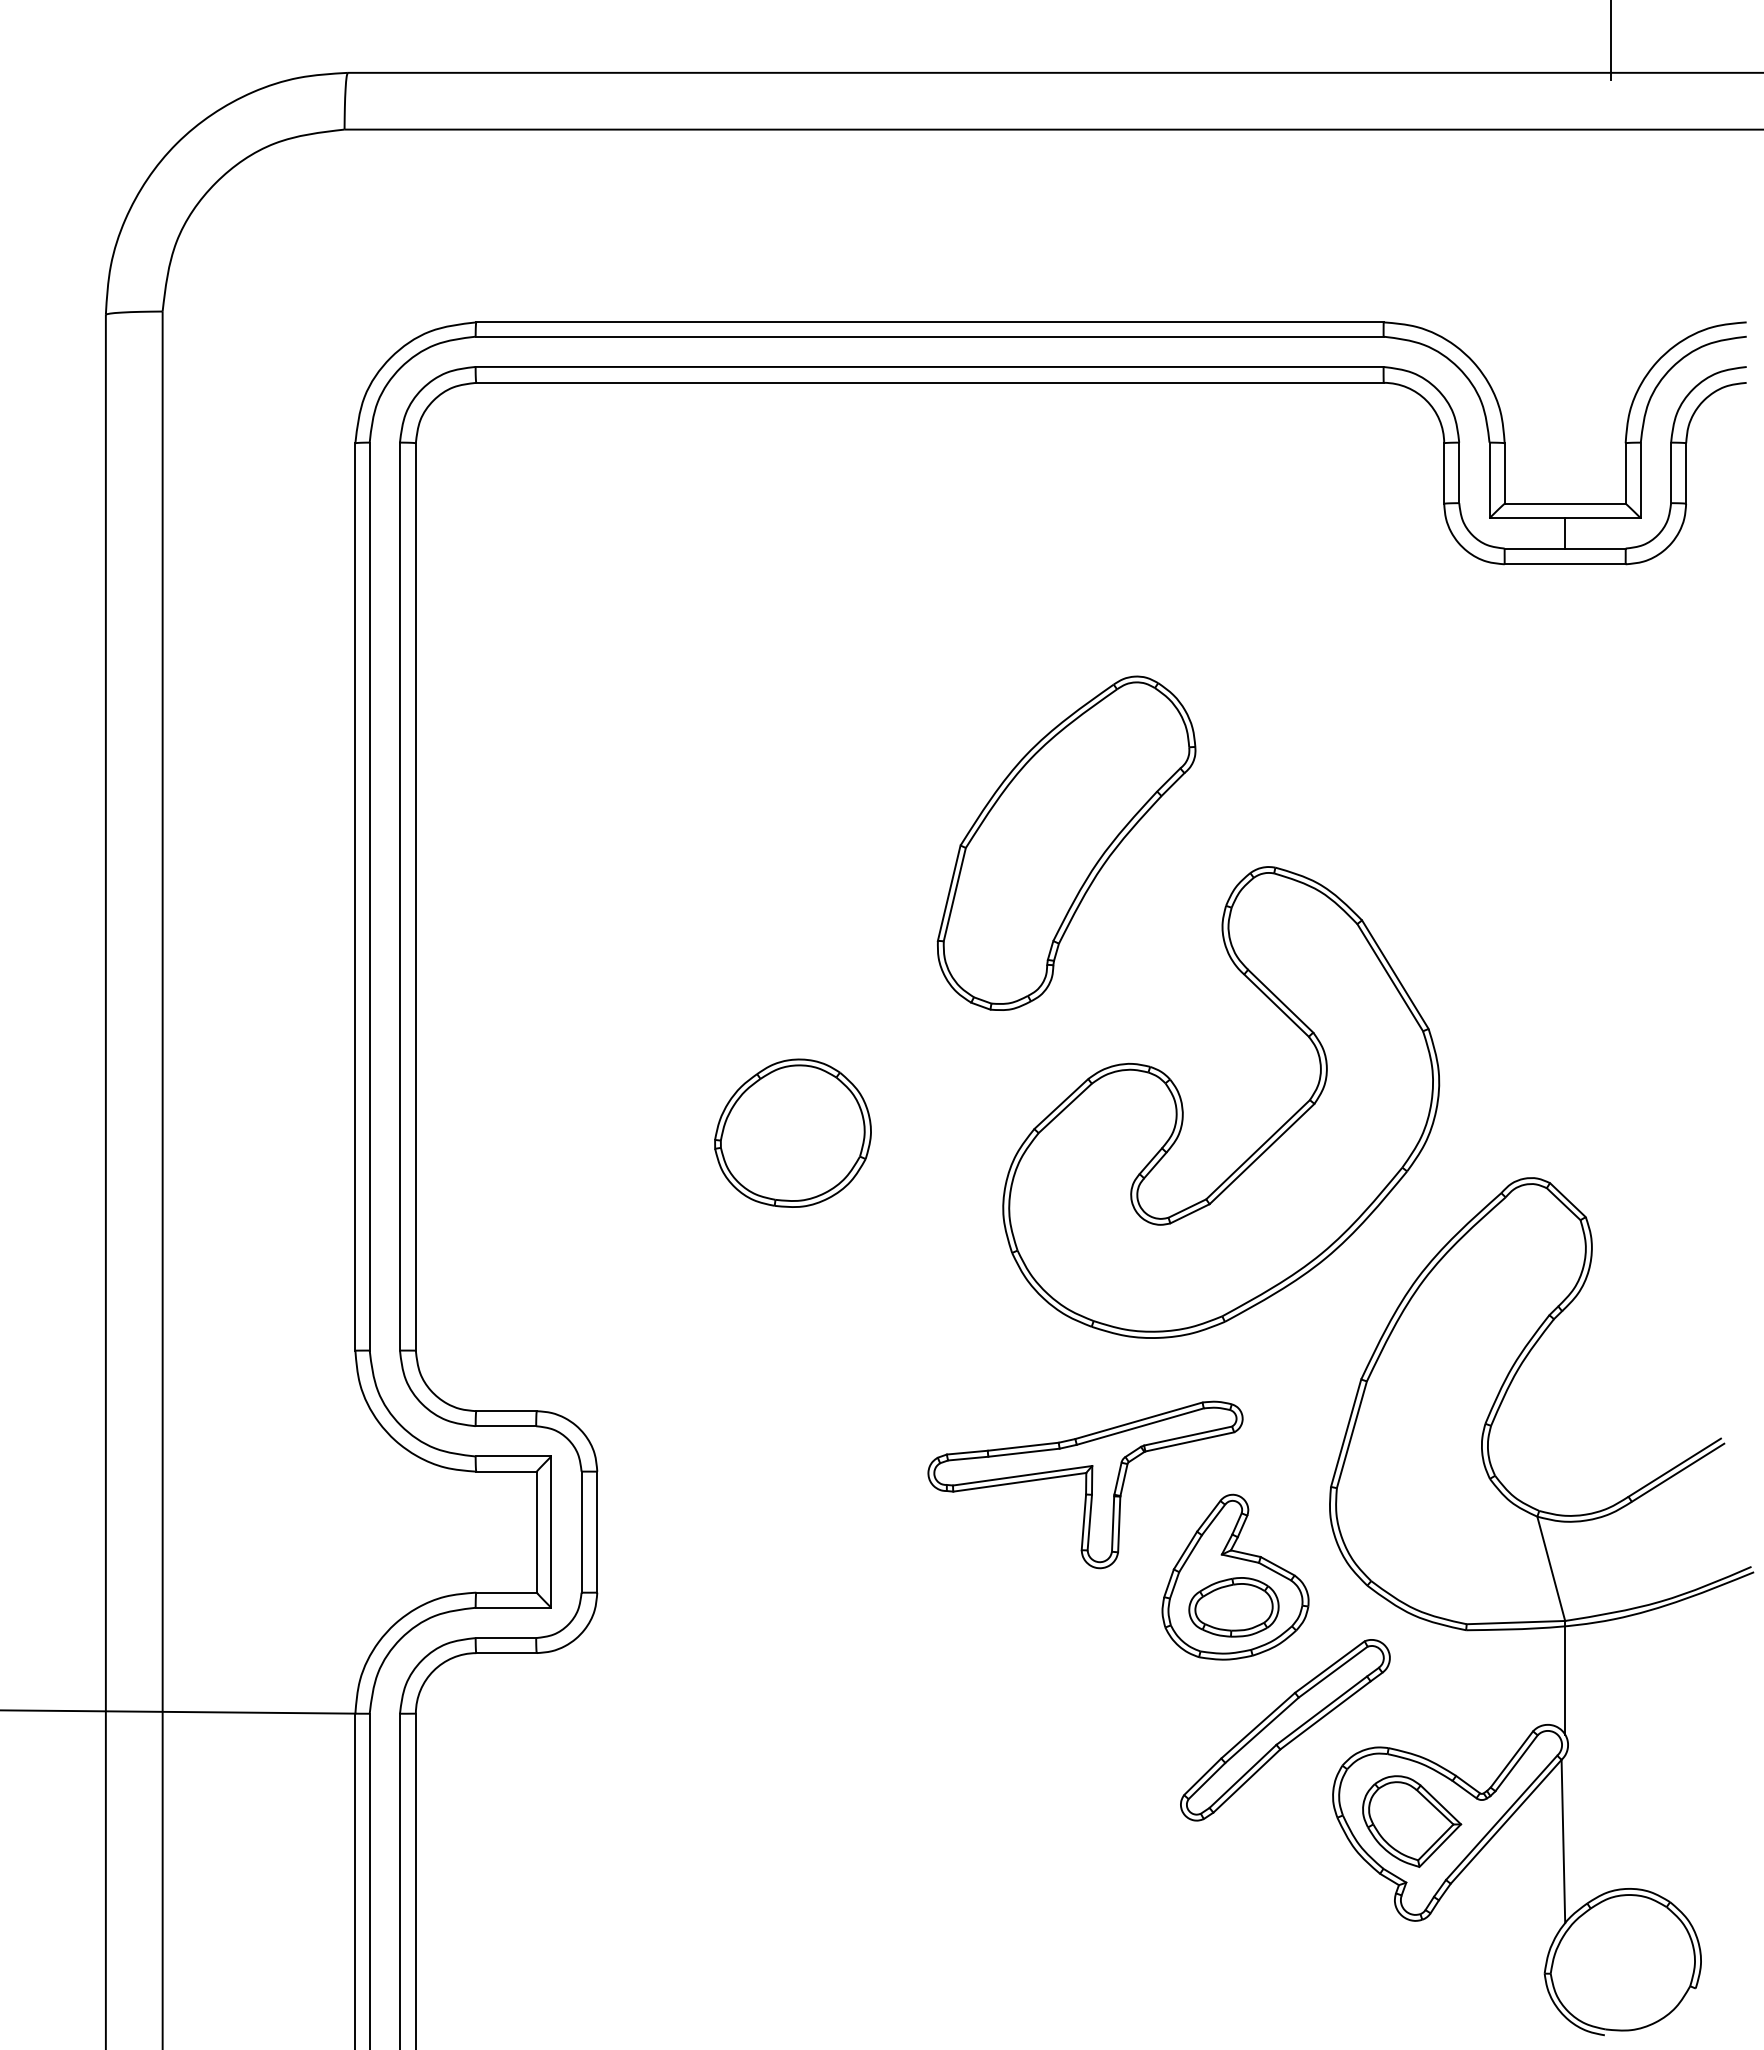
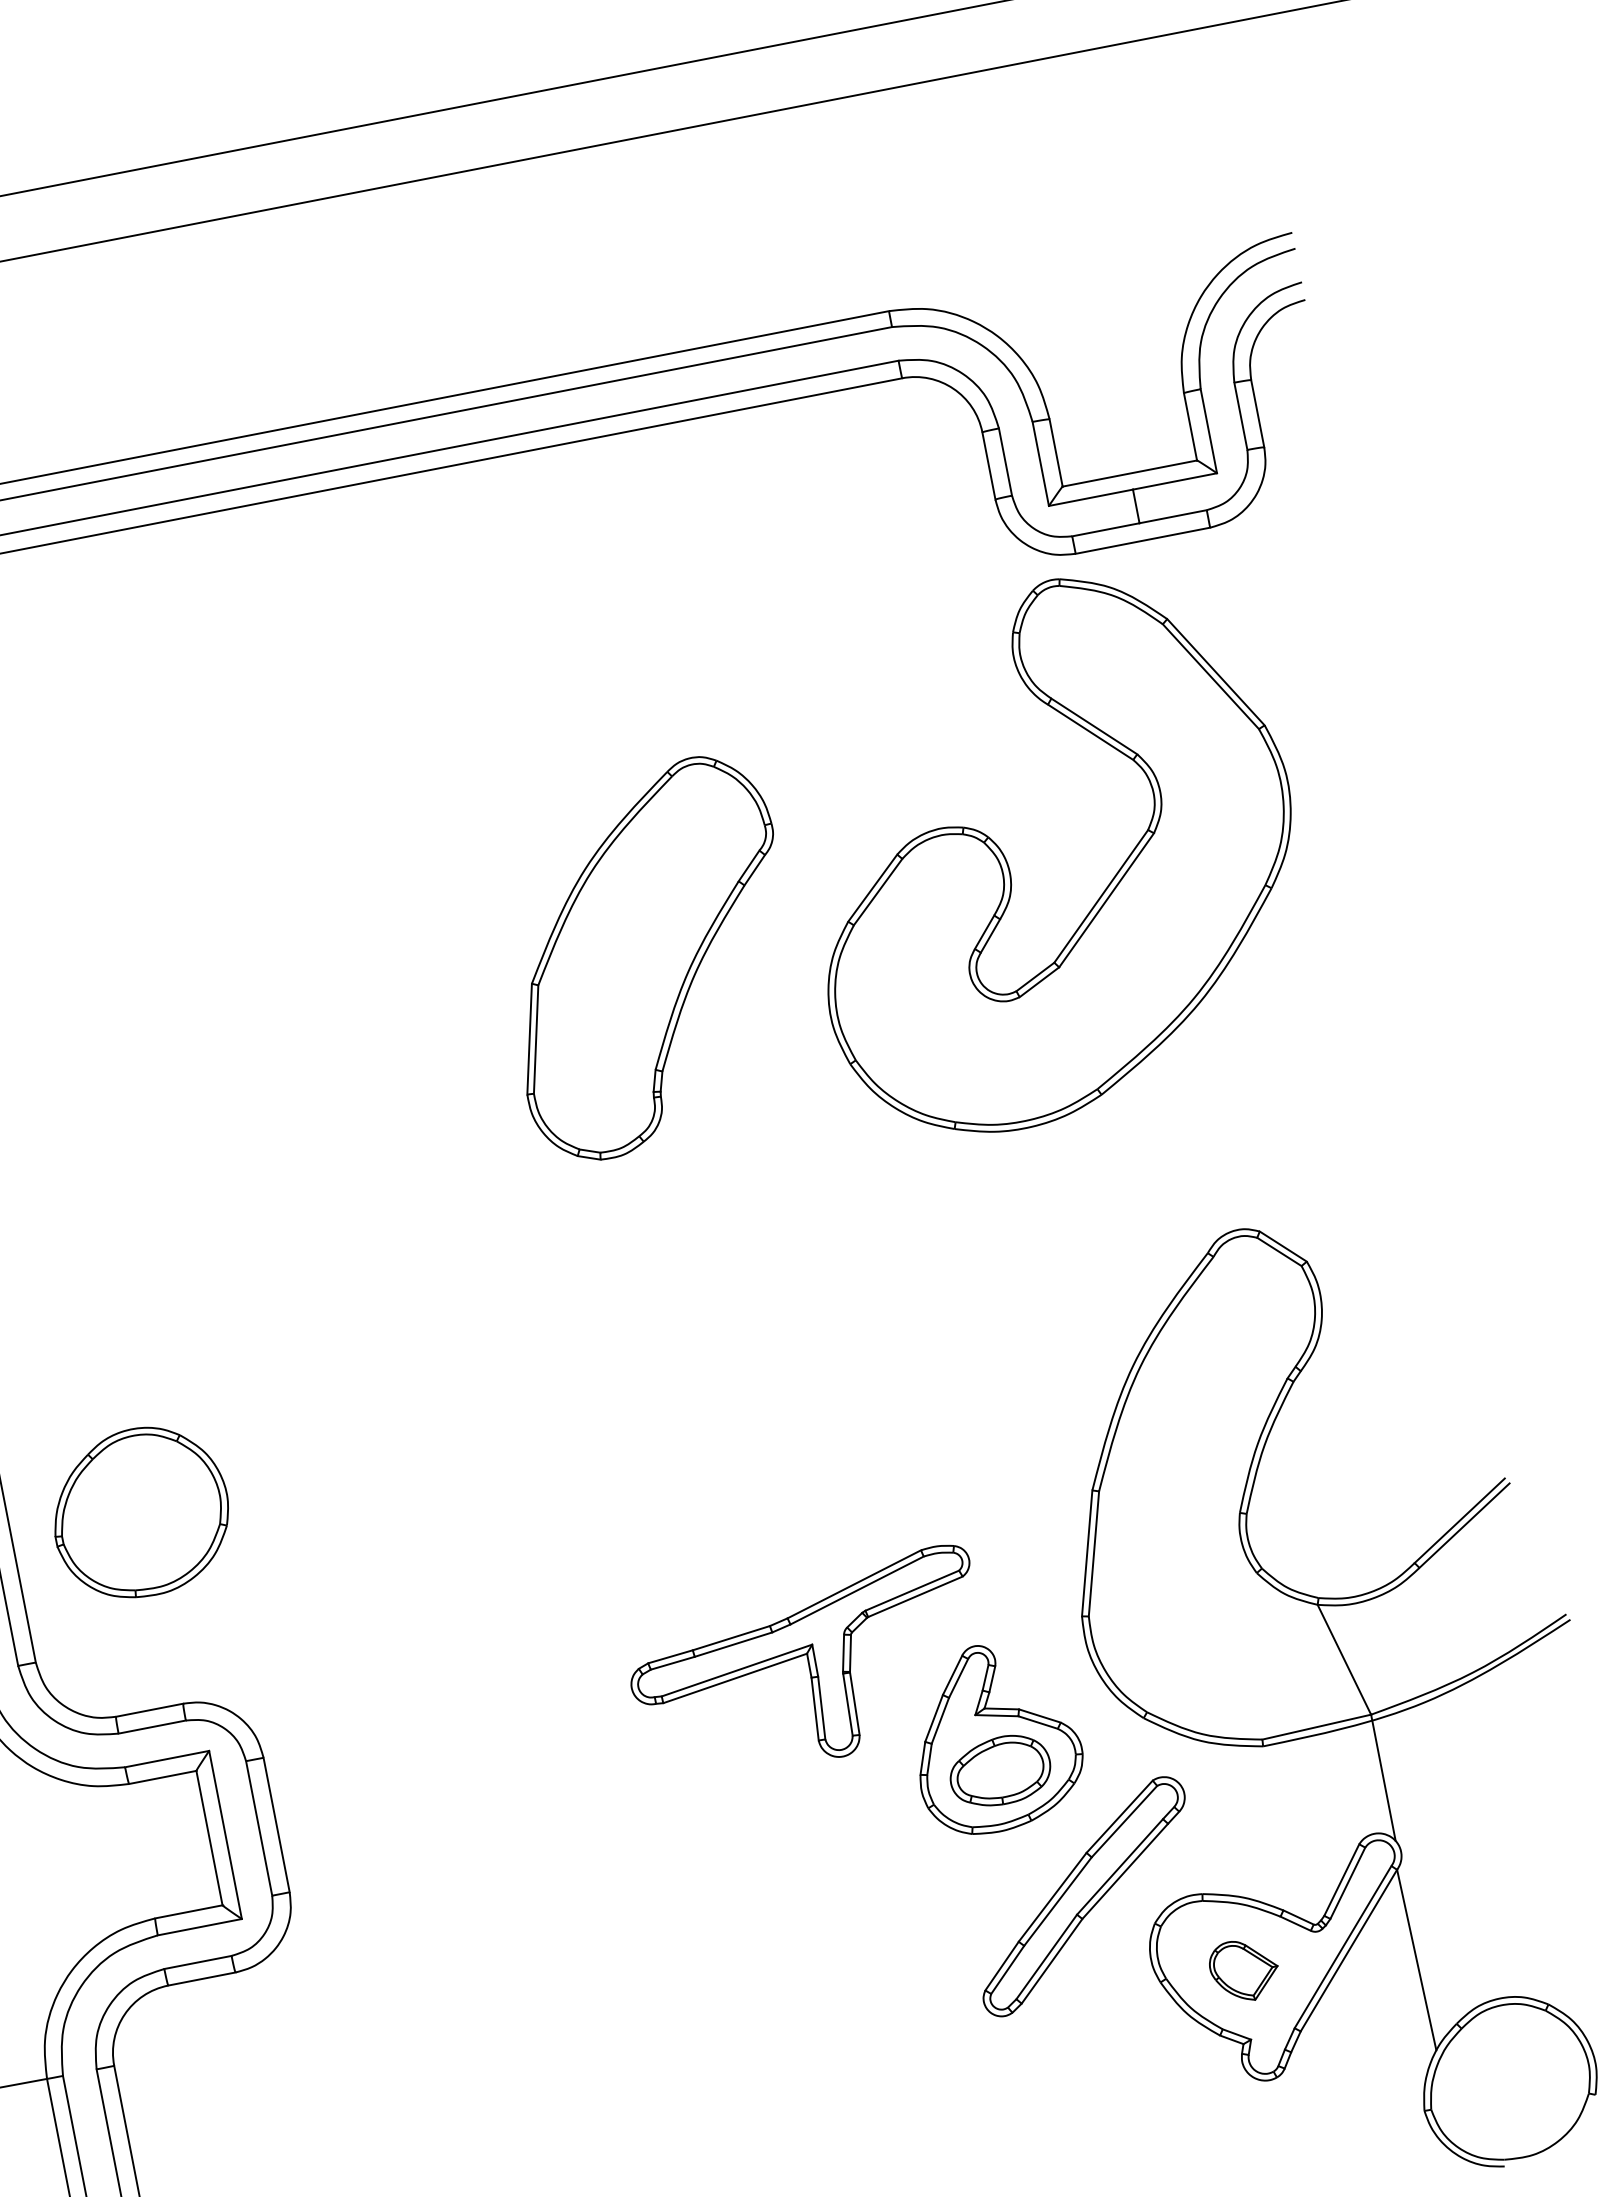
part: (1183, 1106) -> (1009, 864), moved
part: (792, 1132) -> (139, 1511), moved
part: (1412, 1821) -> (1244, 1970), size x0.6

